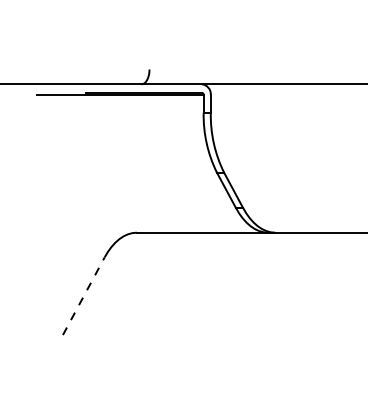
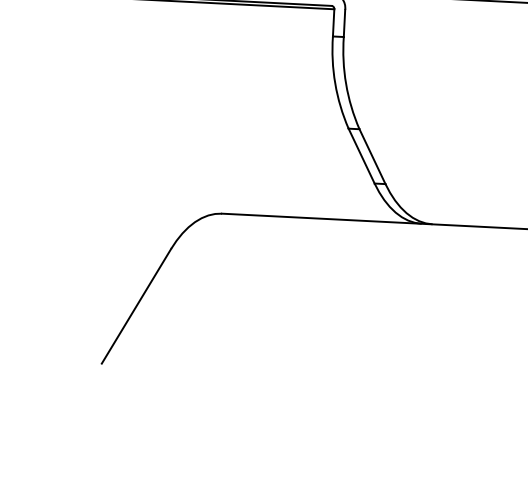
line: (83, 296) -> (136, 306), dashed -> solid

